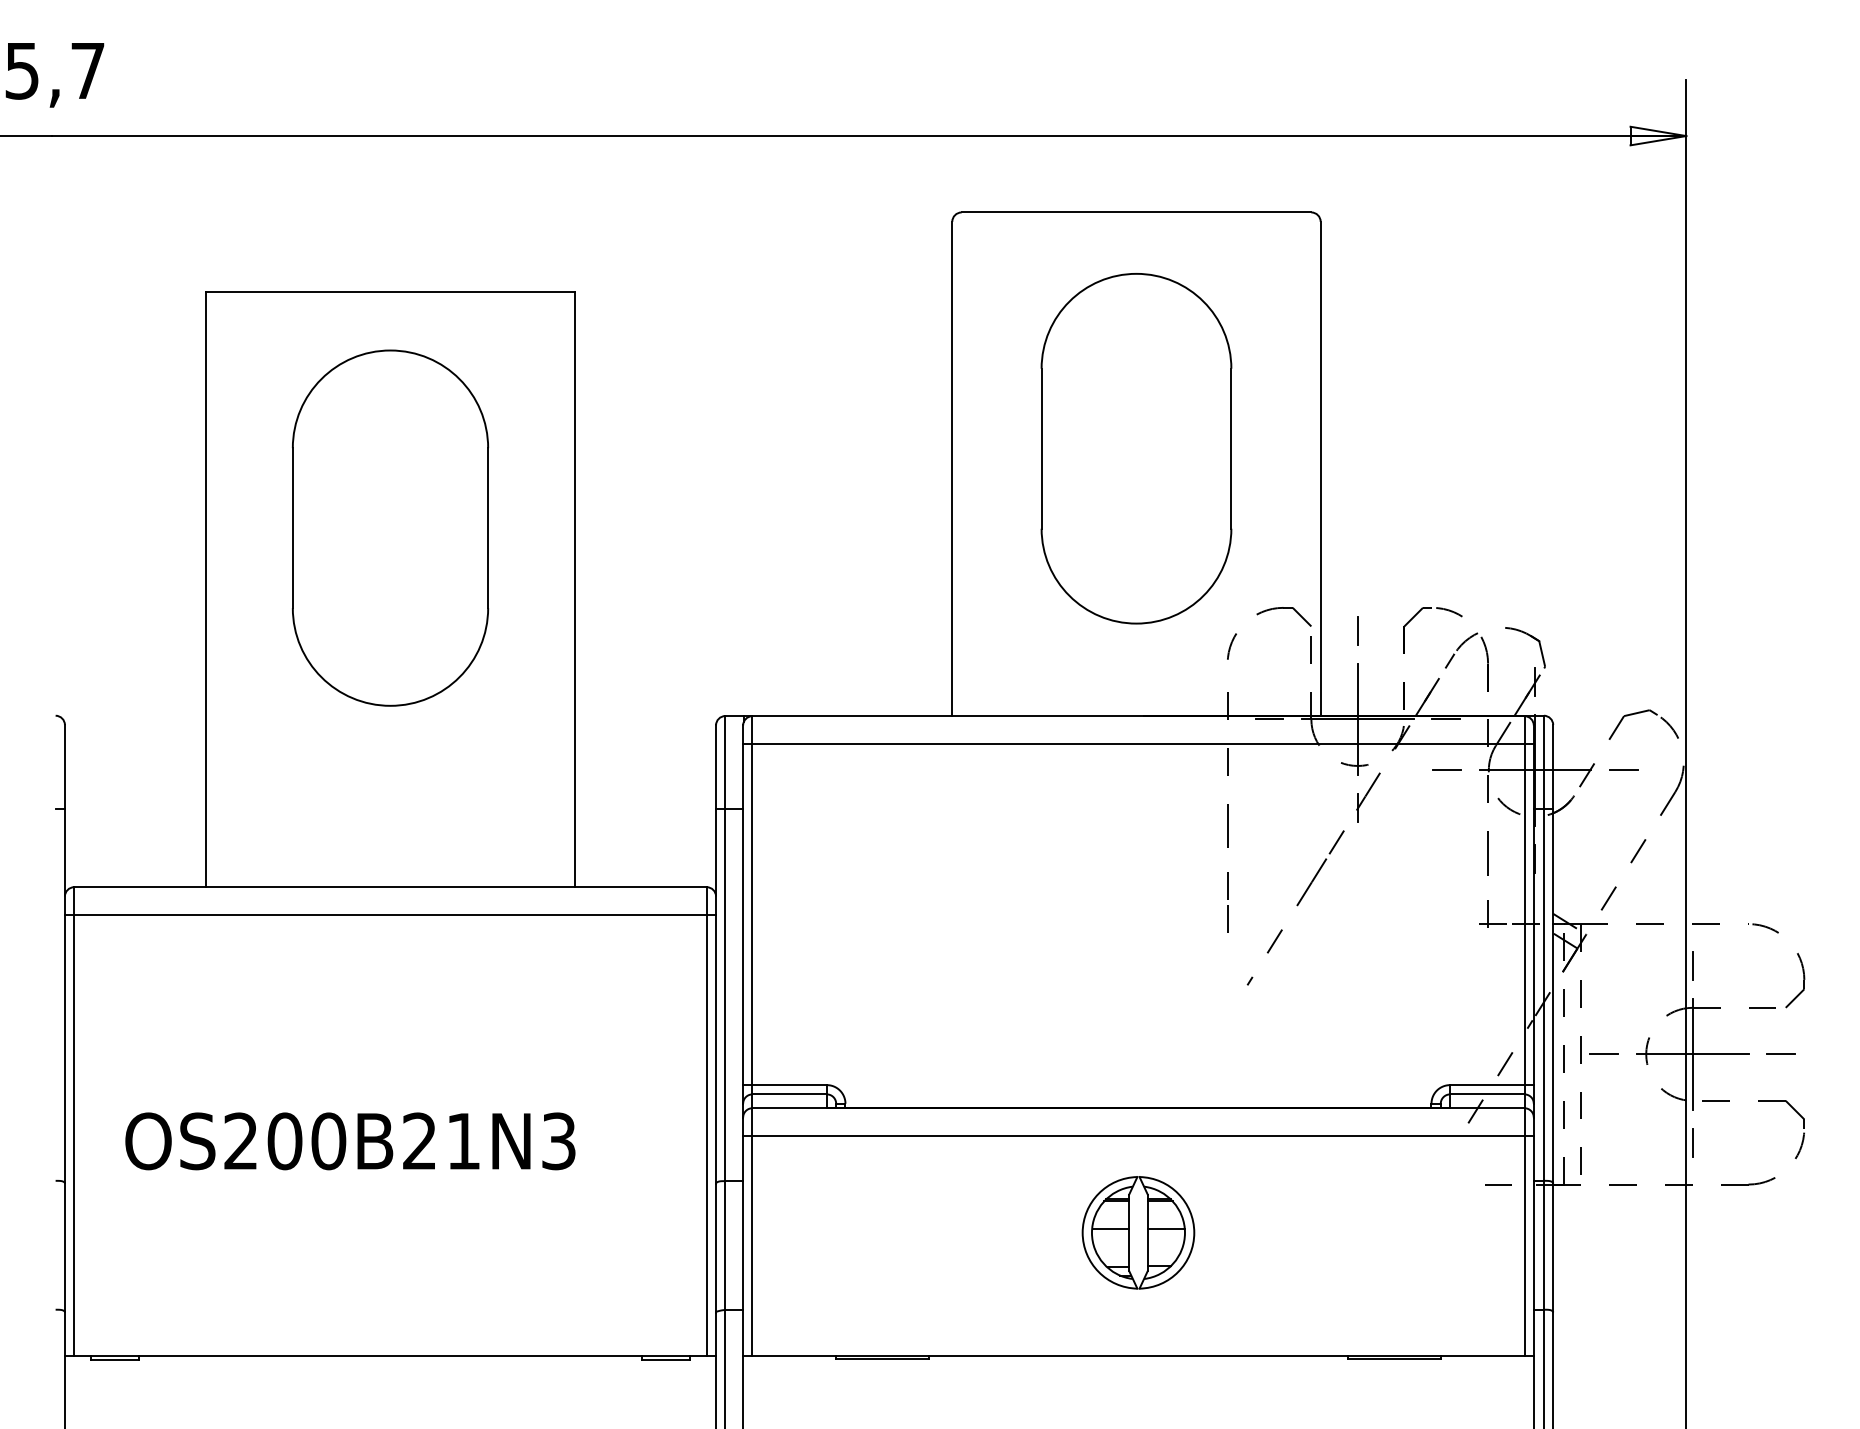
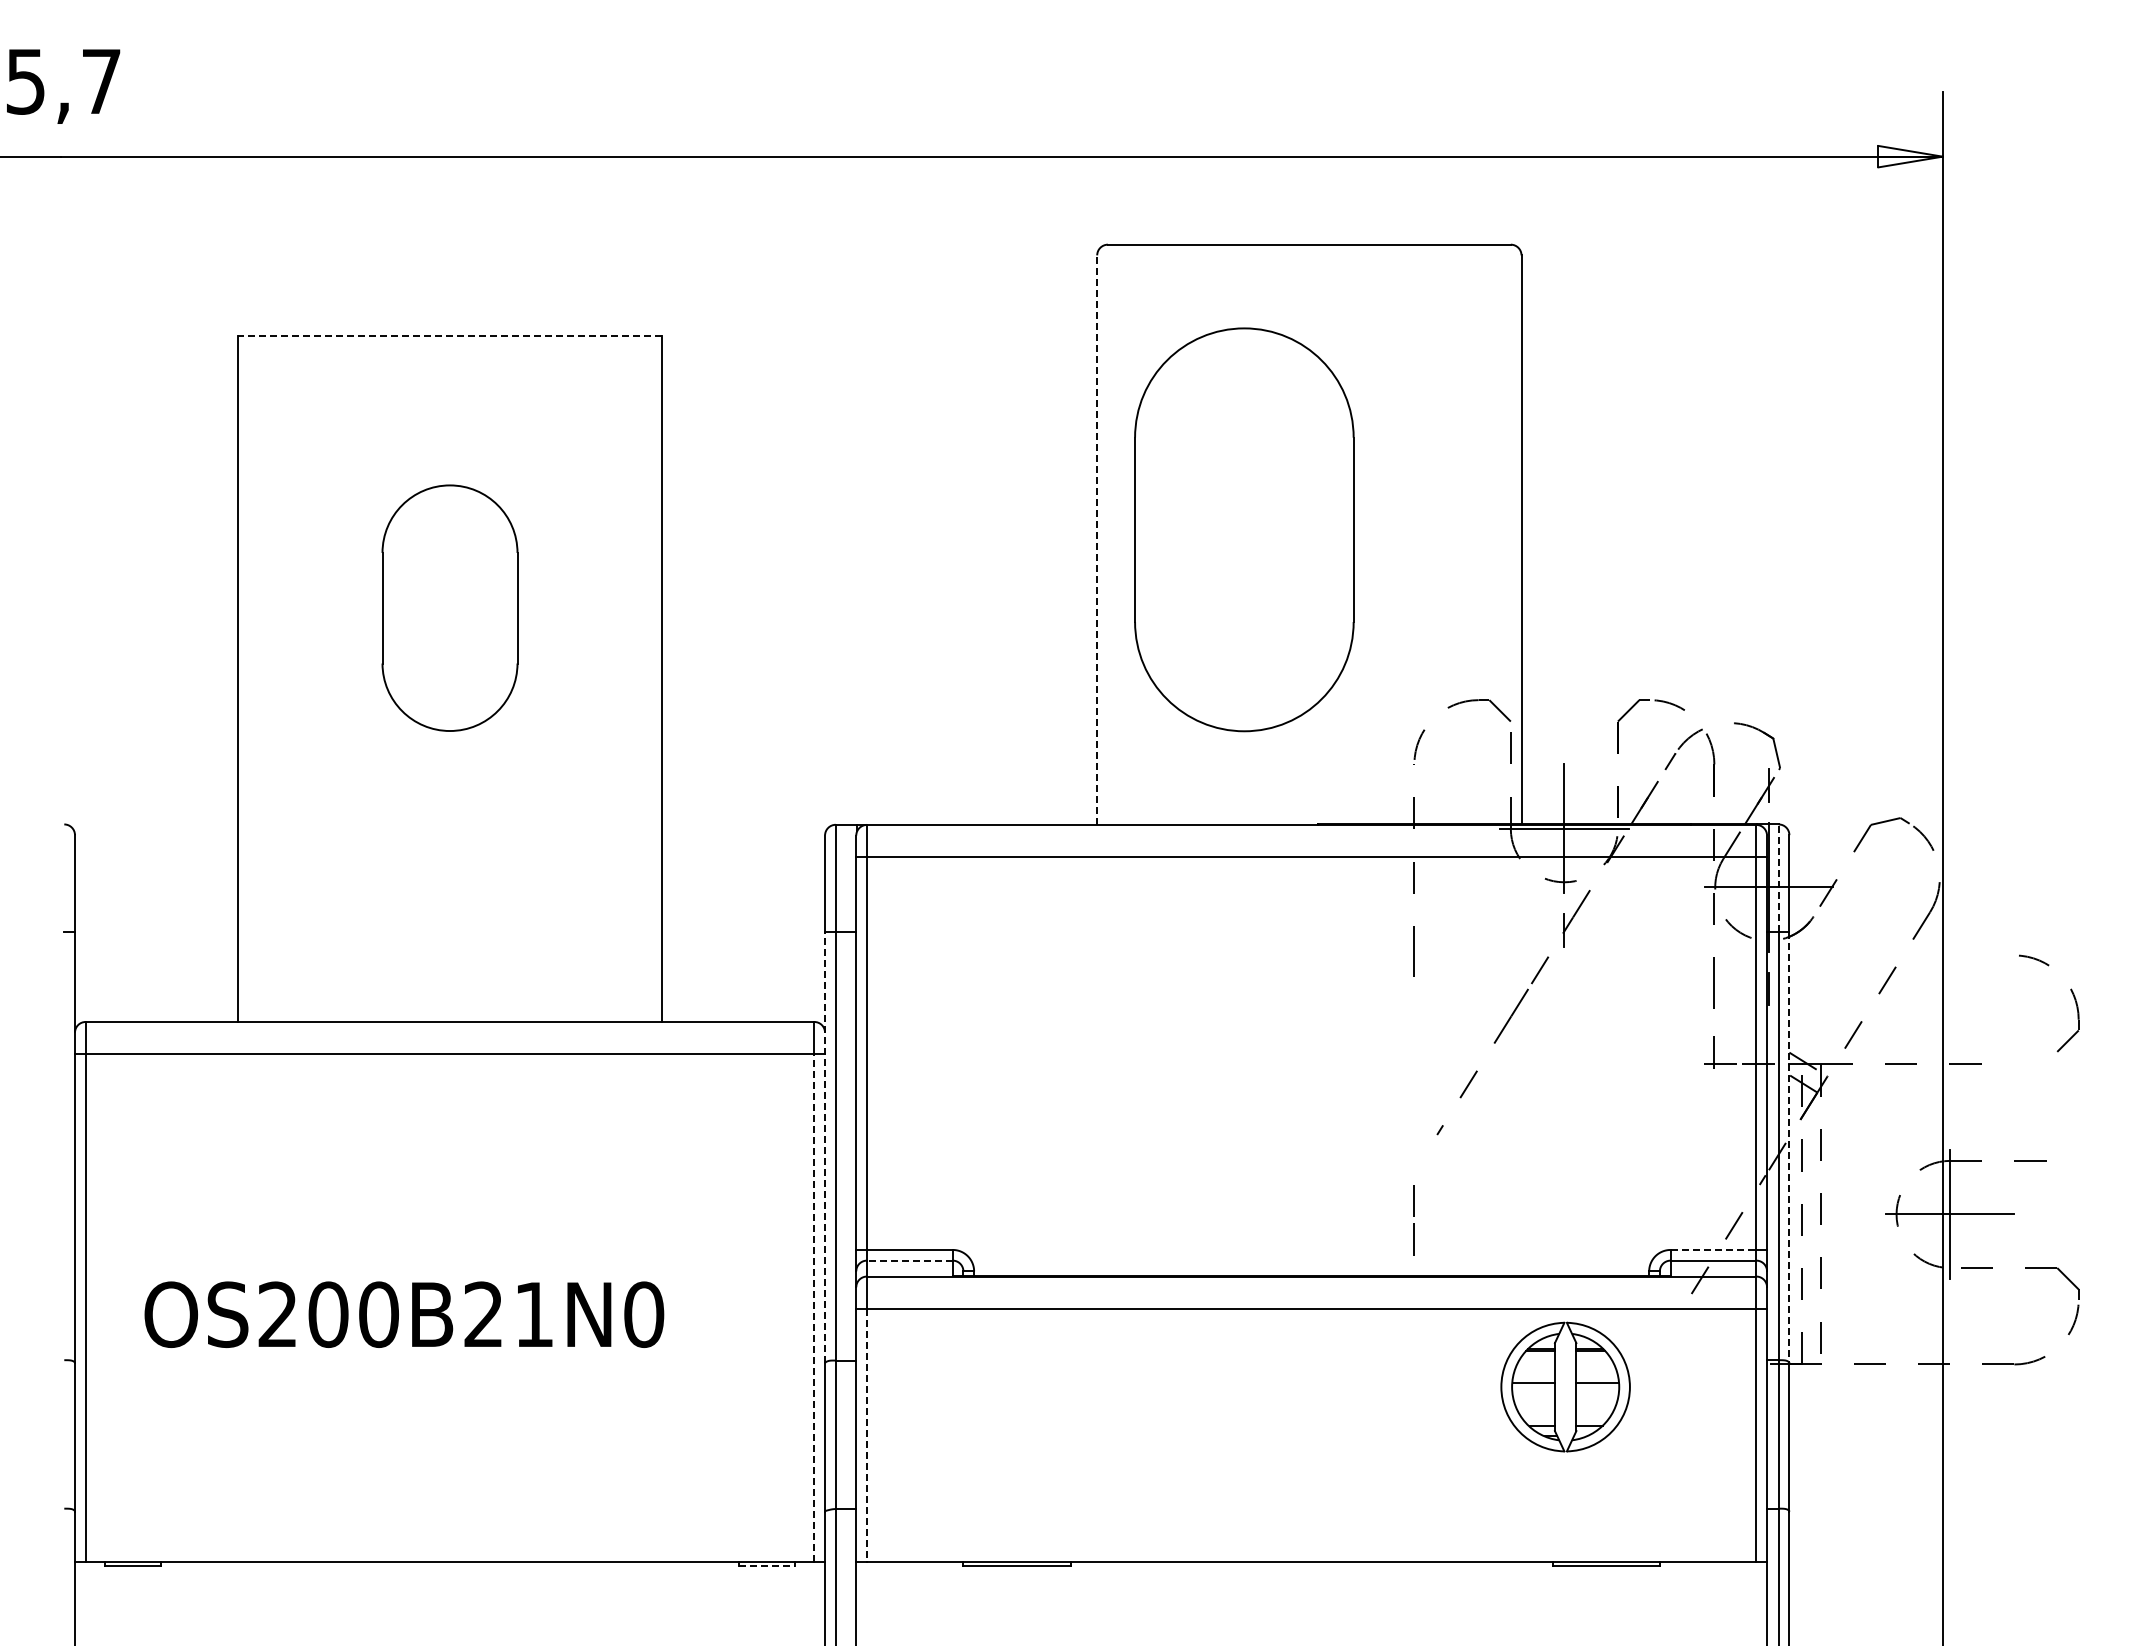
line: (390, 292) -> (449, 336), solid -> dashed
part: (1136, 448) -> (1244, 529), moved
line: (952, 469) -> (1097, 540), solid -> dashed
part: (390, 527) -> (449, 607), size x0.6
line: (1357, 630) -> (1564, 726), removed
line: (1269, 719) -> (1462, 828), removed
line: (1446, 719) -> (1666, 828), removed
line: (1543, 762) -> (1778, 878), solid -> dashed
line: (1446, 770) -> (1666, 887), removed
line: (1623, 770) -> (1870, 887), removed
line: (1226, 905) -> (1413, 1223), moved
part: (1798, 956) -> (2071, 992), moved
line: (1693, 965) -> (1950, 1112), removed
line: (716, 996) -> (825, 1147), solid -> dashed
line: (1553, 996) -> (1789, 1147), solid -> dashed
line: (1604, 1054) -> (1848, 1214), removed
line: (1780, 1054) -> (2051, 1214), removed
line: (1487, 1084) -> (1713, 1249), solid -> dashed
line: (789, 1094) -> (909, 1260), solid -> dashed
line: (706, 1135) -> (814, 1308), solid -> dashed
text: (559, 1141) -> (644, 1314), OS200B21N3 -> OS200B21N0
line: (1693, 1142) -> (1950, 1316), removed
line: (1497, 1183) -> (1725, 1363), removed
part: (1138, 1232) -> (1565, 1386), moved
line: (752, 1246) -> (866, 1435), solid -> dashed
line: (666, 1359) -> (767, 1566), solid -> dashed

